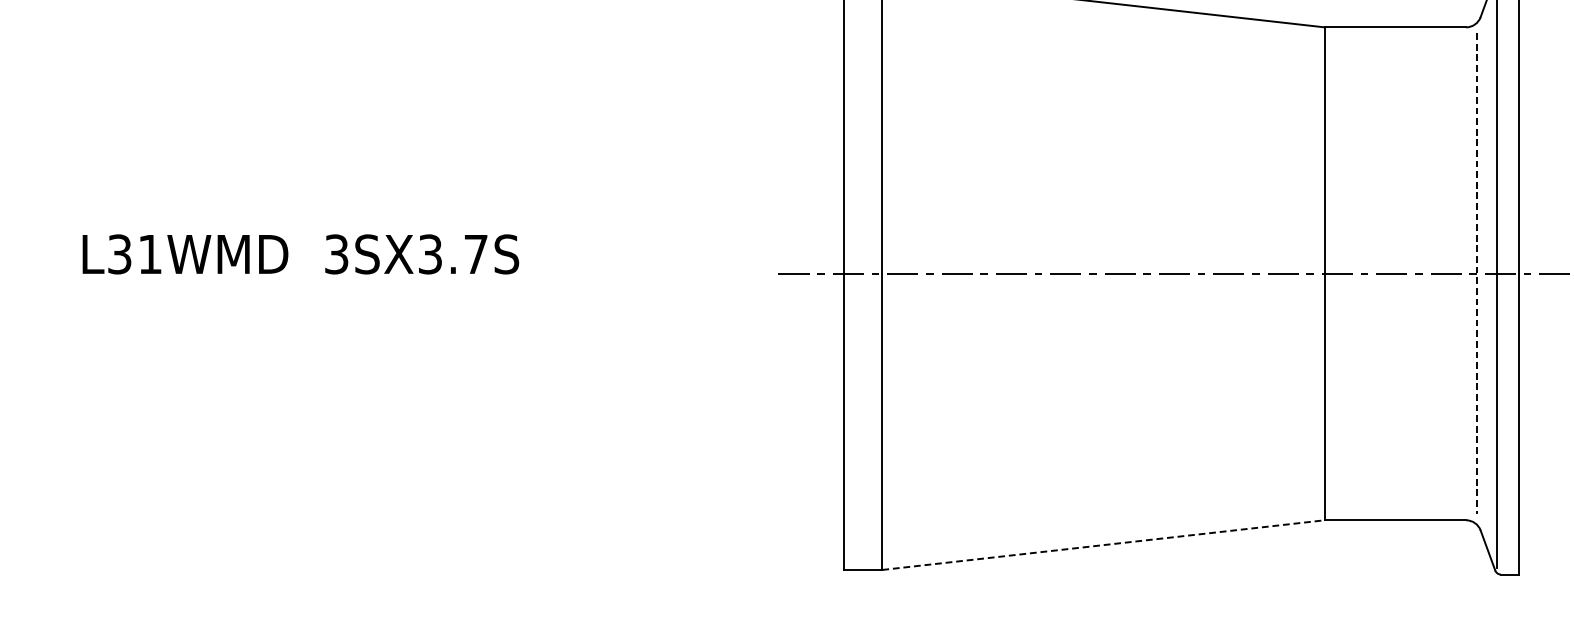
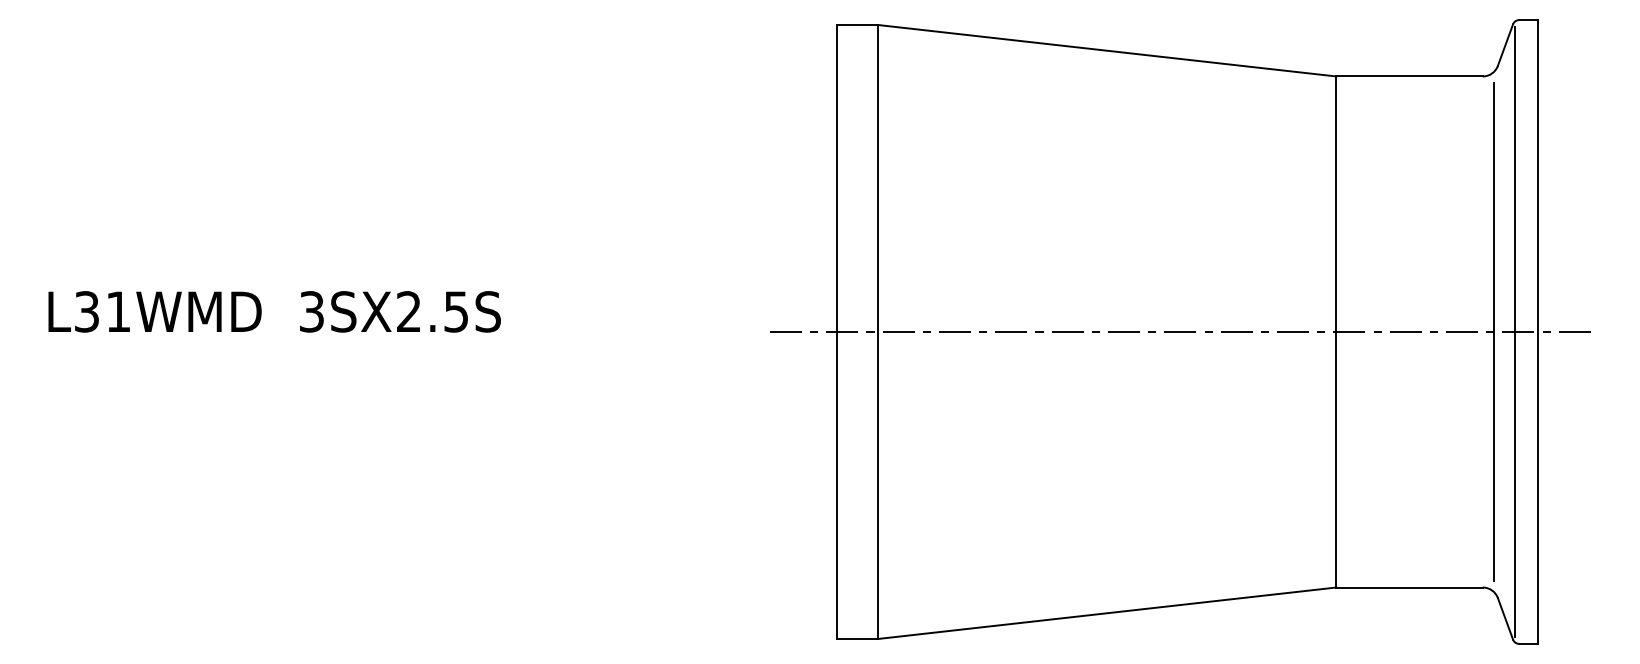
text: (453, 254) -> (432, 311), 3SX3.7S -> 3SX2.5S
line: (1477, 274) -> (1494, 332), dashed -> solid
line: (1103, 545) -> (1106, 613), dashed -> solid

